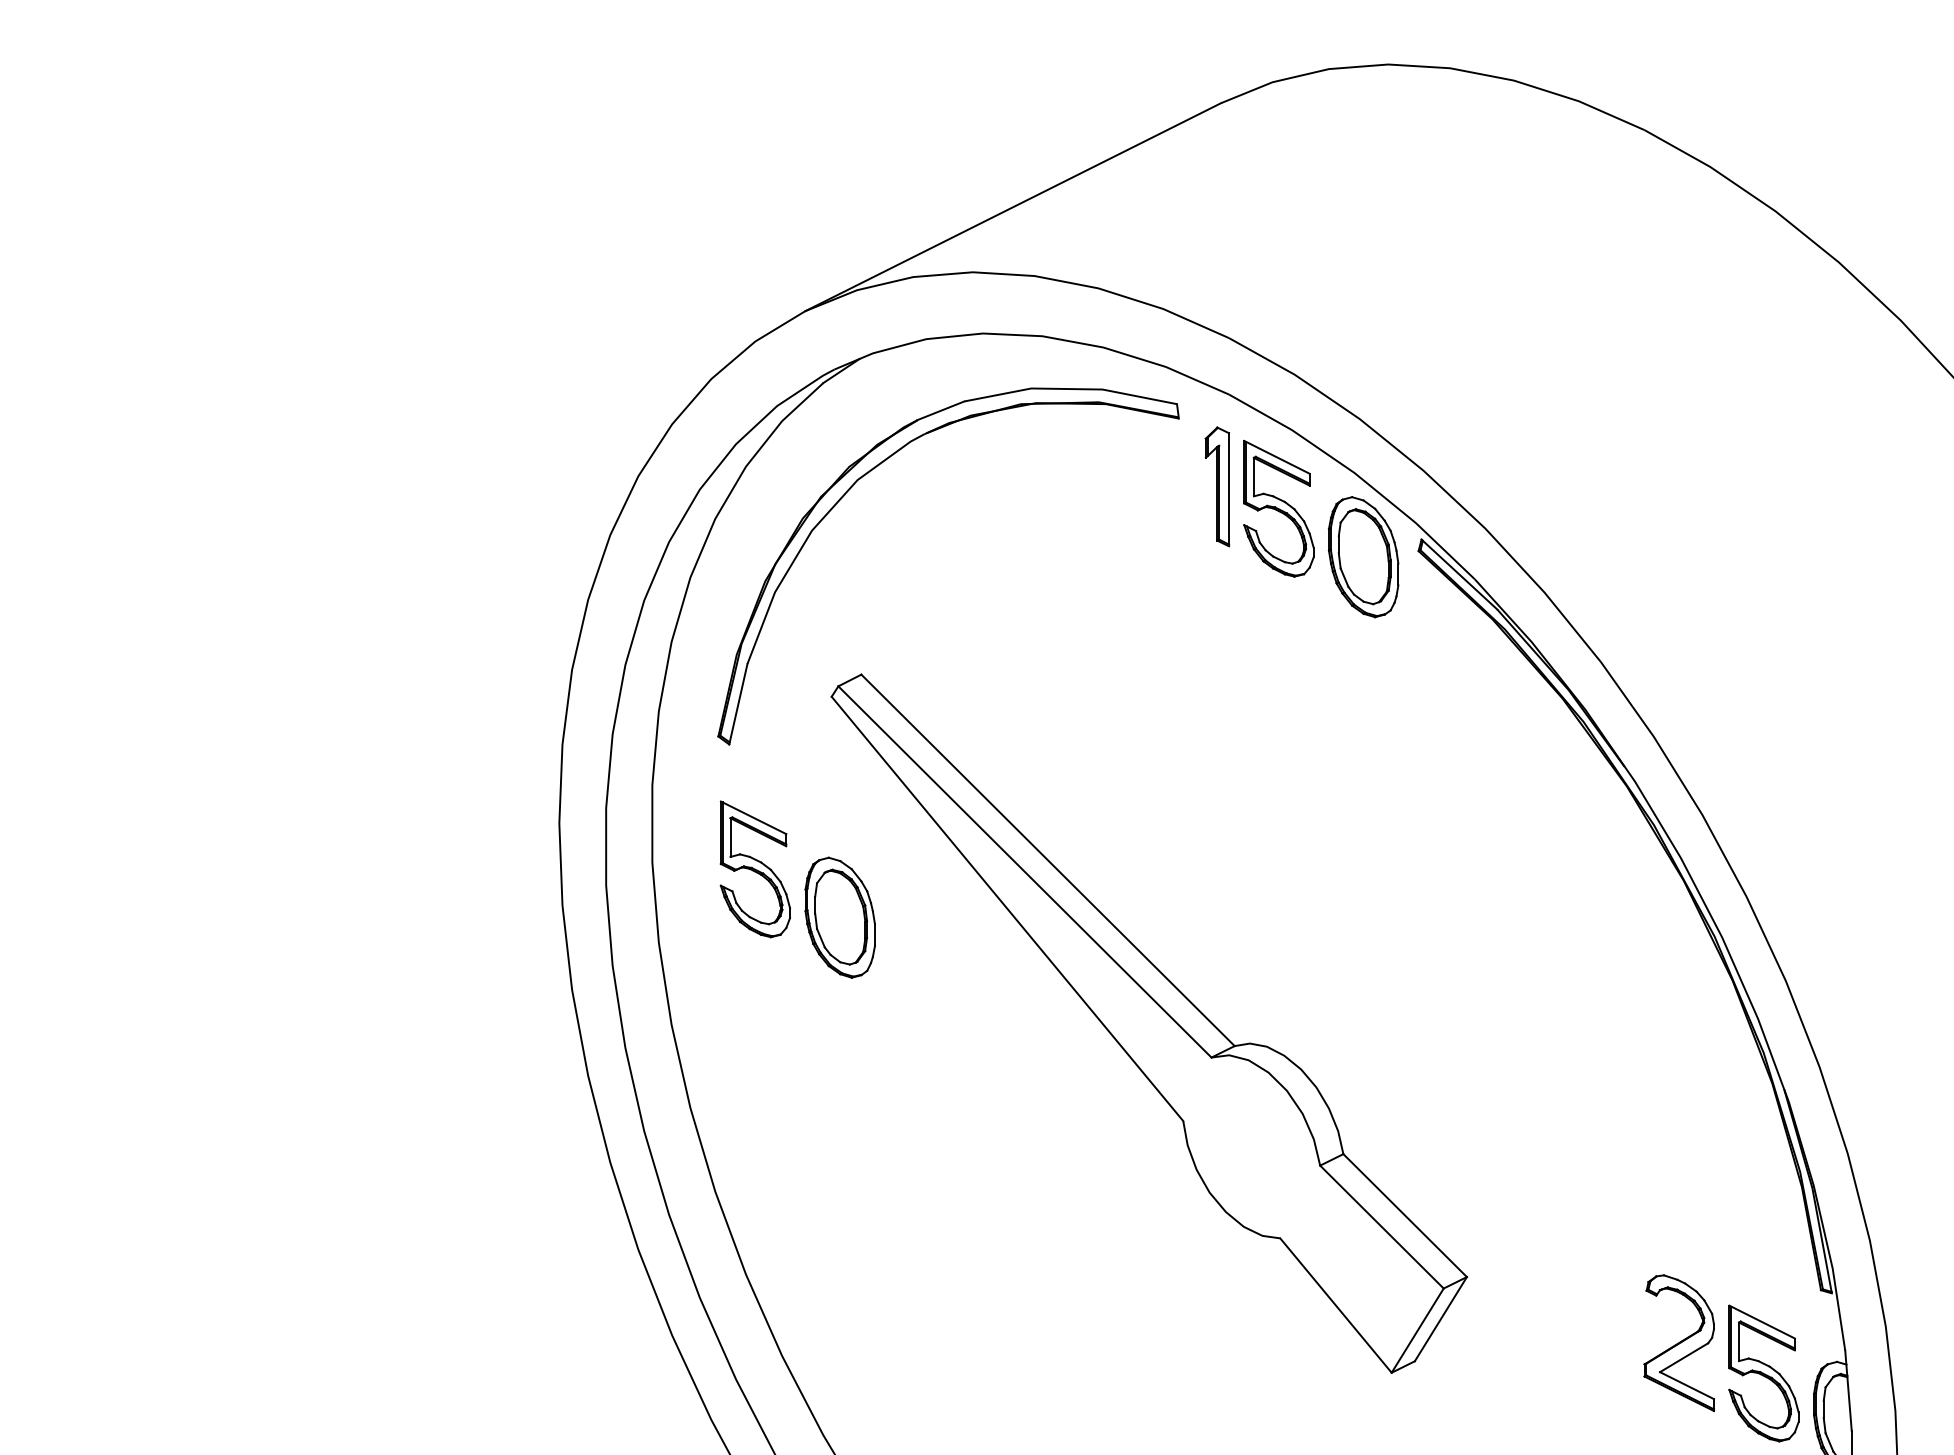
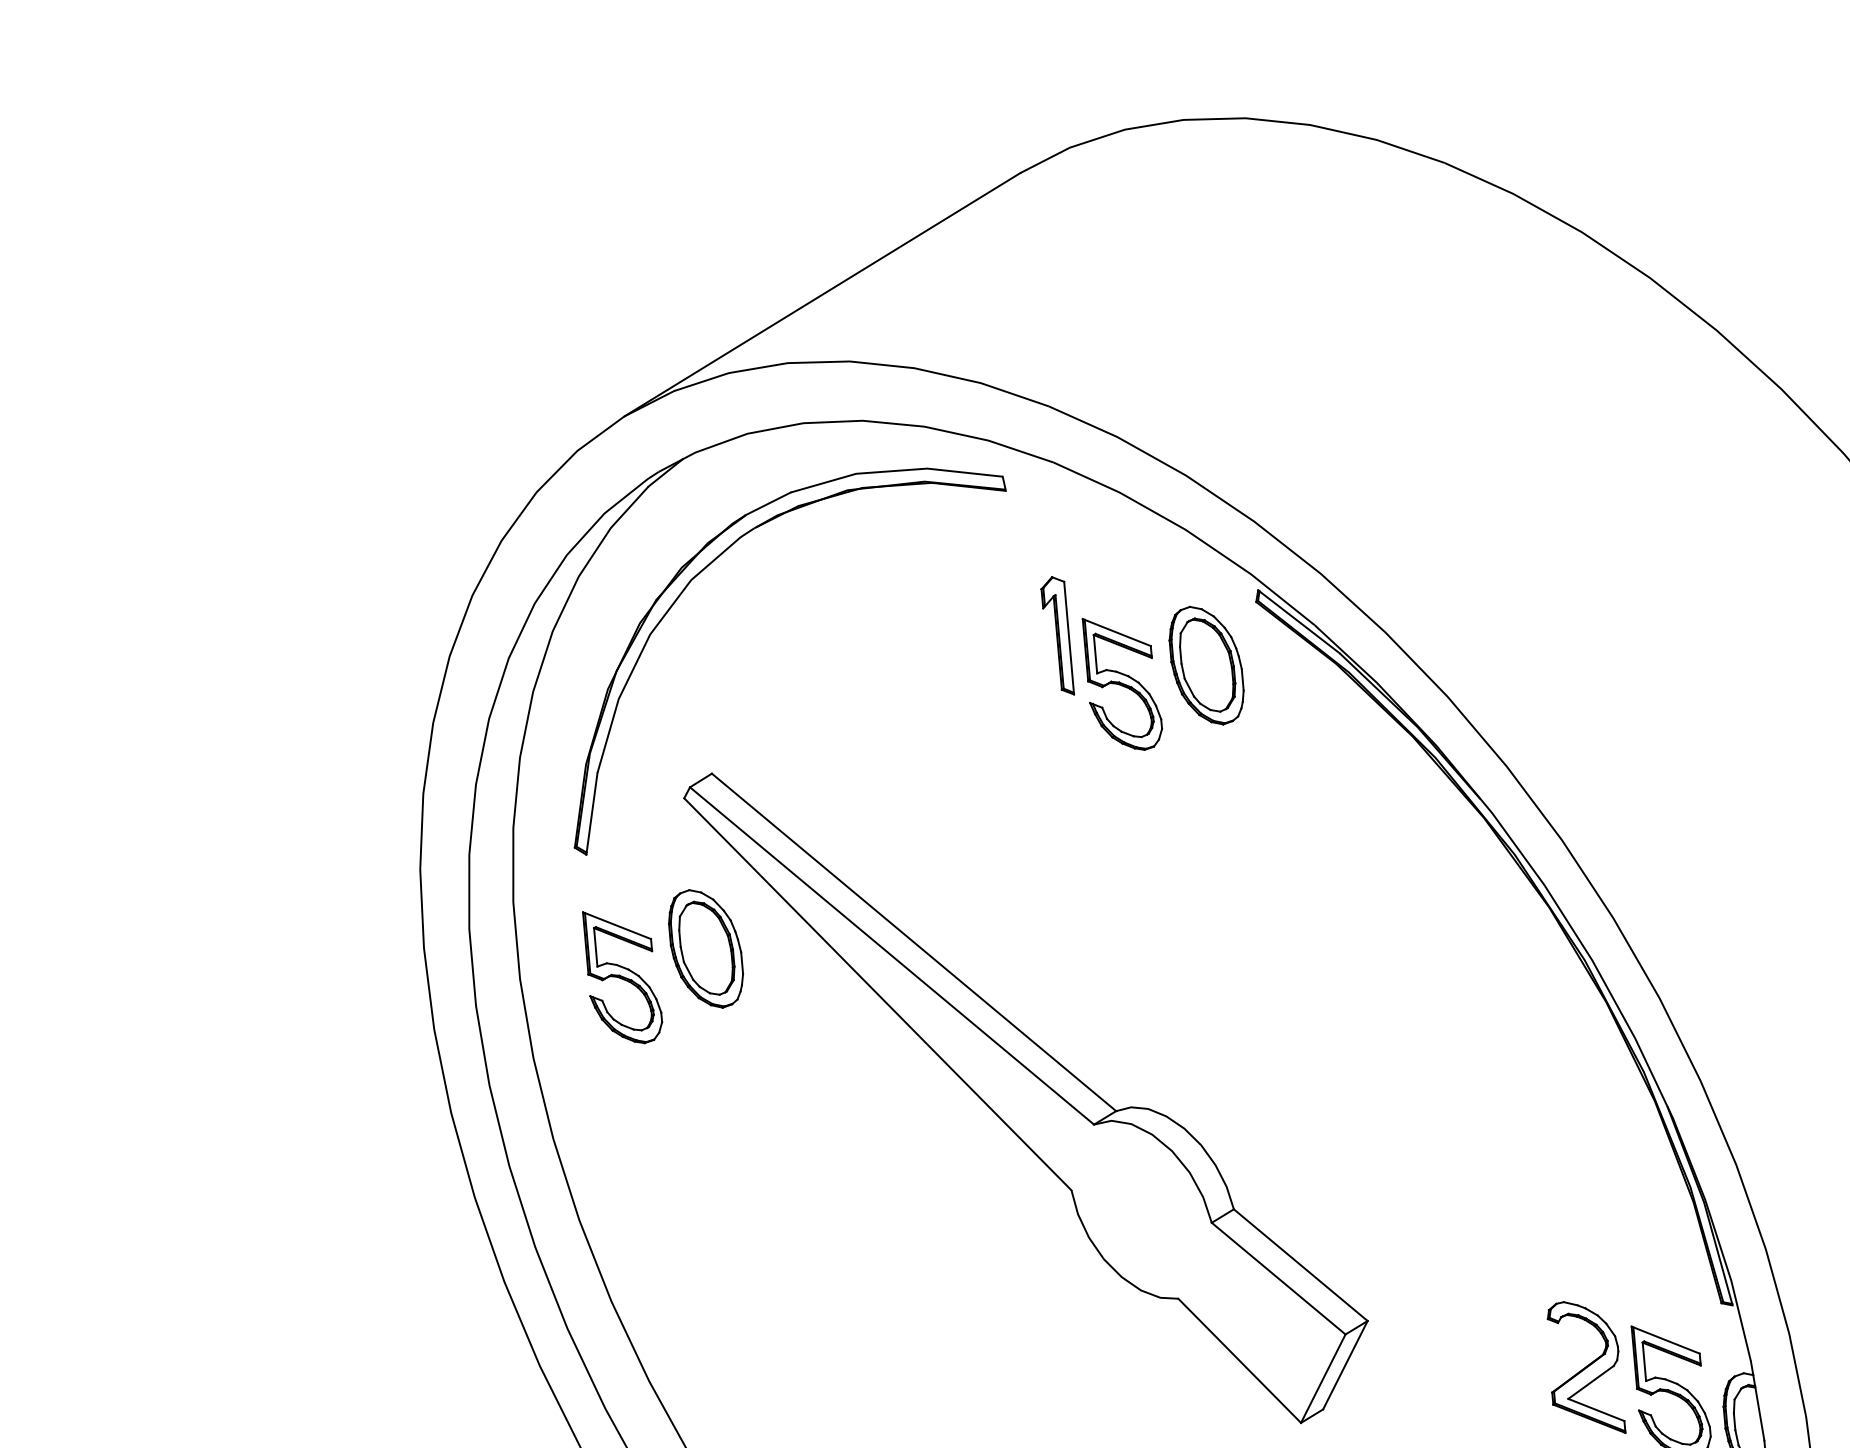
part: (1217, 486) -> (1057, 635), moved
part: (1278, 508) -> (1122, 683), moved
part: (1363, 557) -> (1206, 666), moved
part: (839, 917) -> (705, 948), moved

